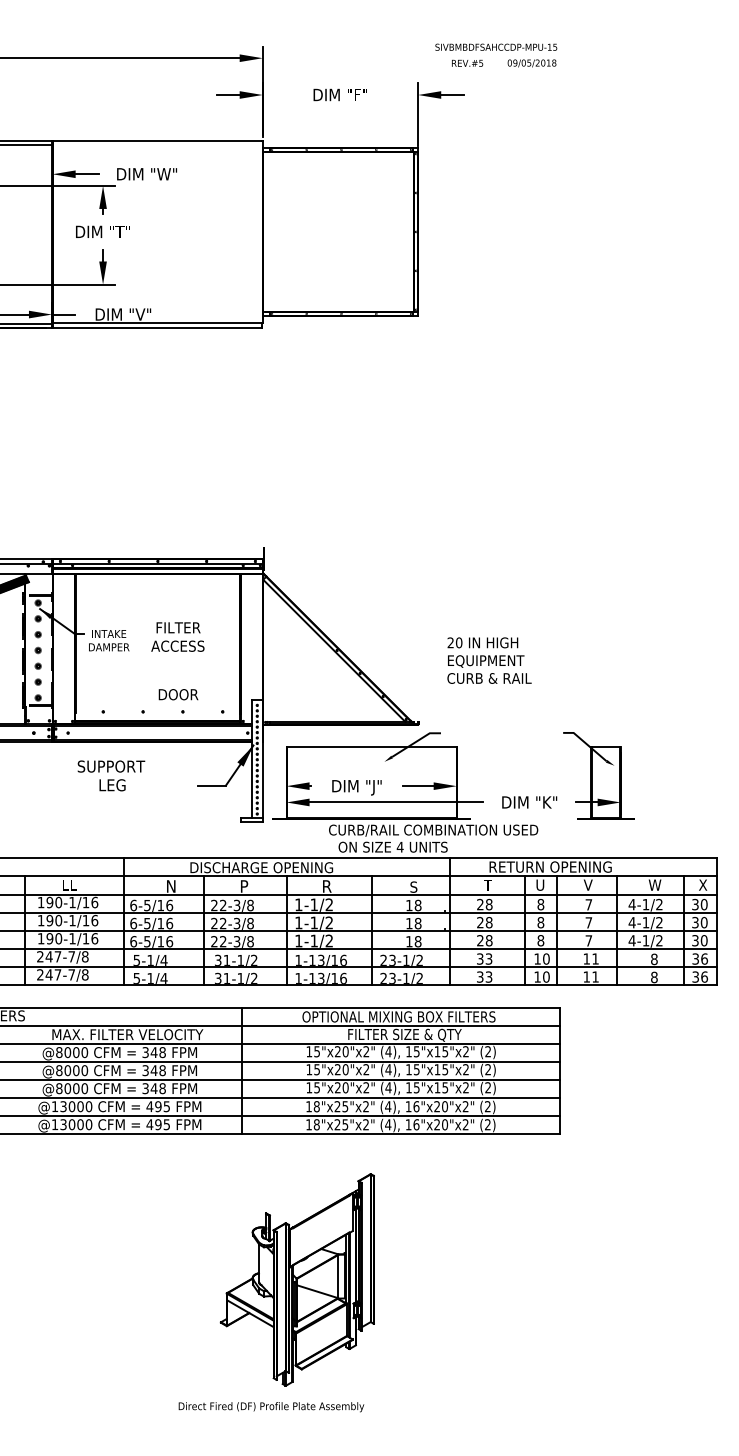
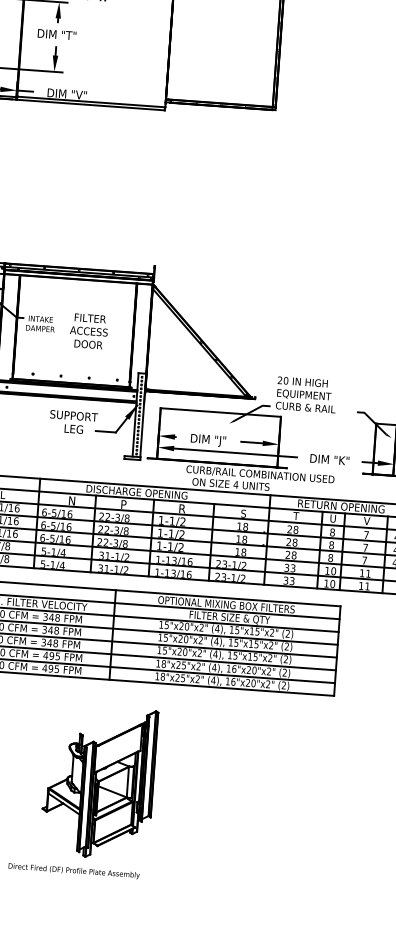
text: (489, 660) -> (306, 394), moved
text: (178, 694) -> (88, 344), moved
text: (111, 775) -> (73, 422), moved
part: (276, 1292) -> (83, 790), moved

